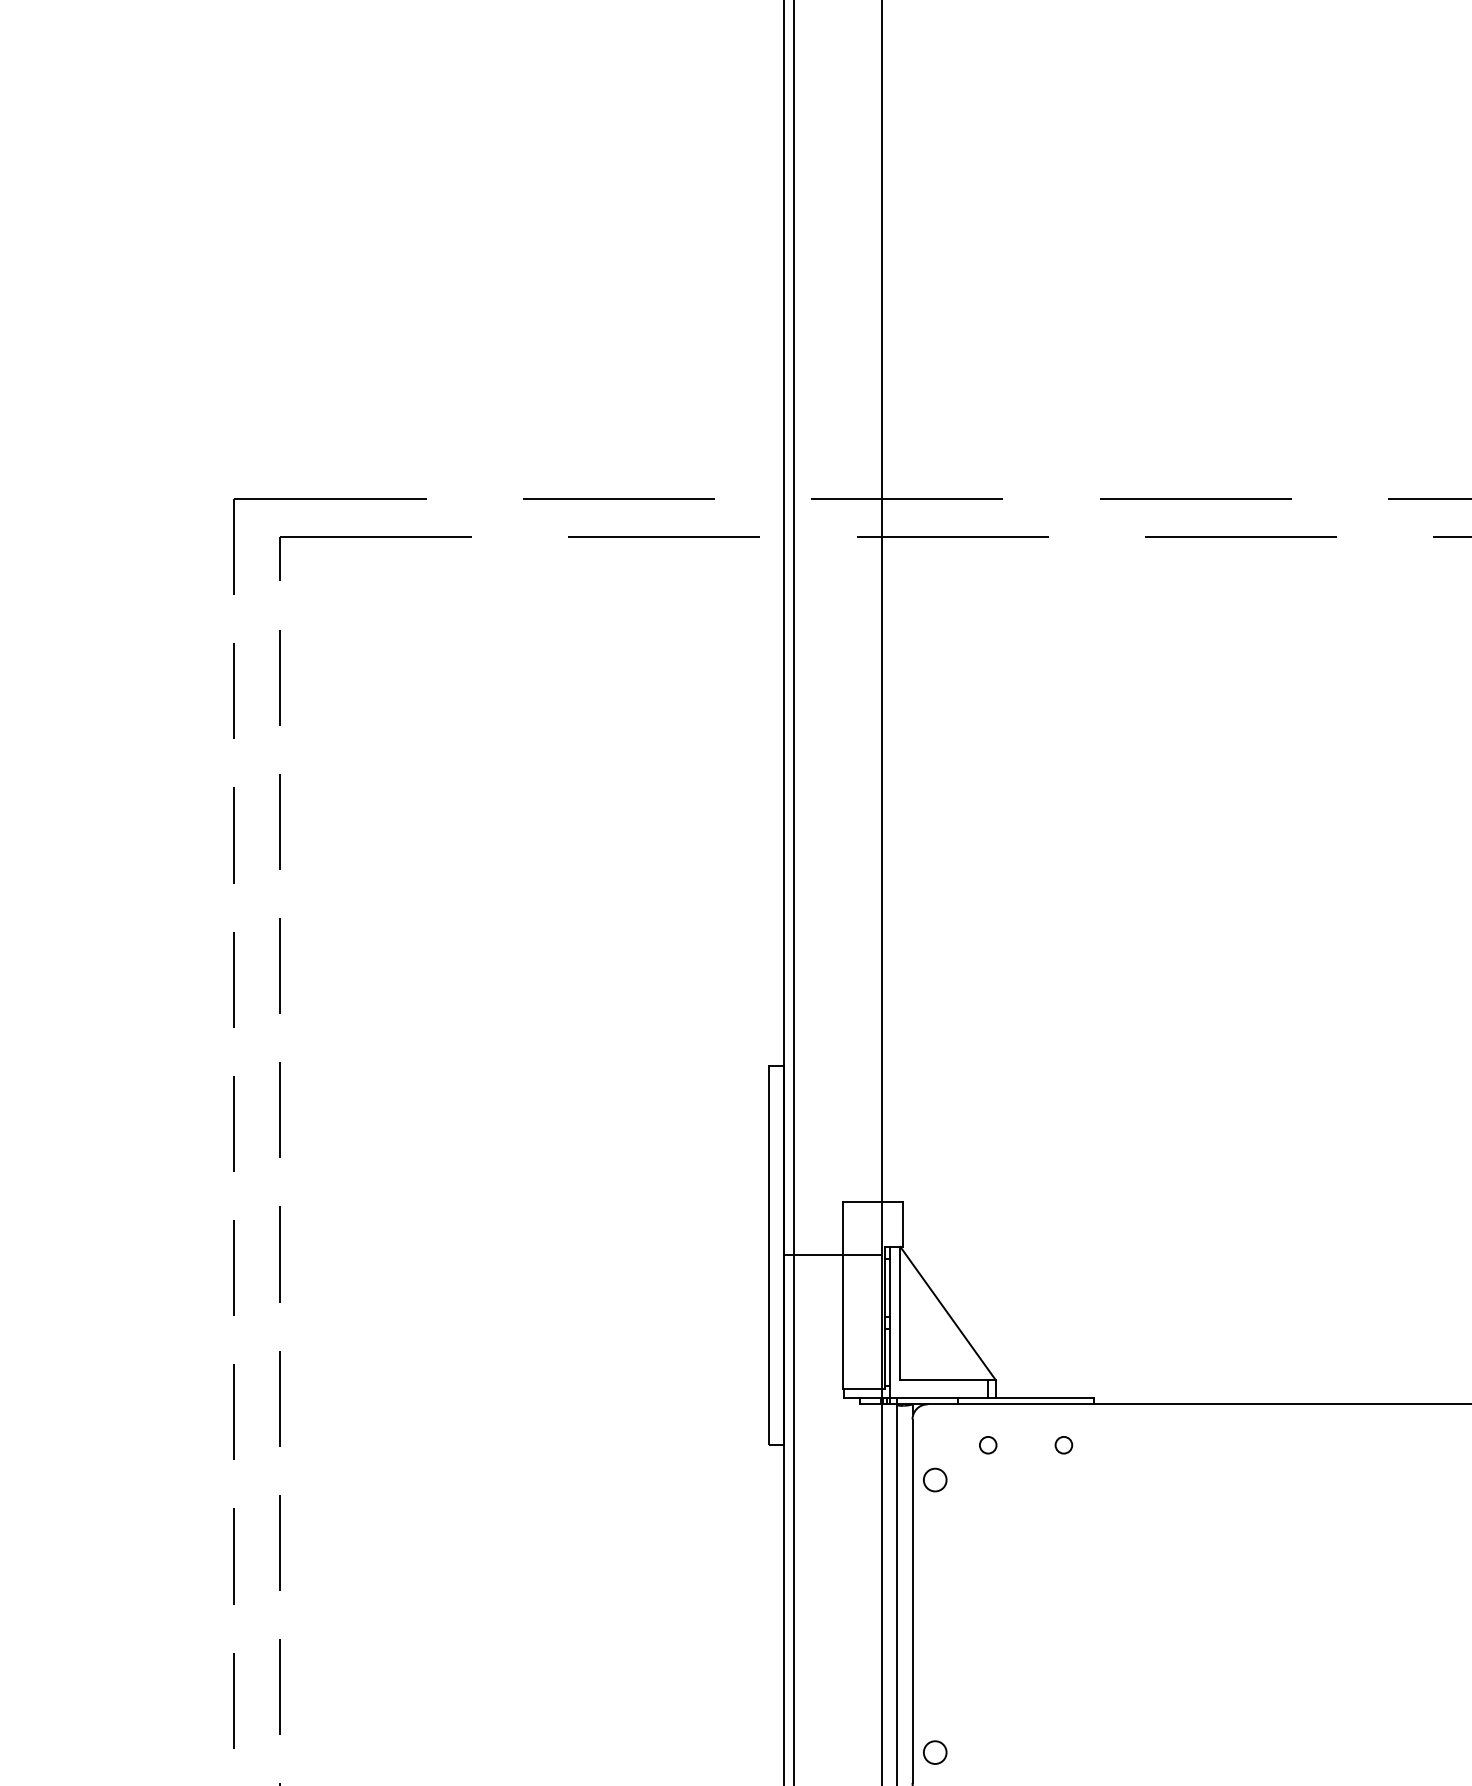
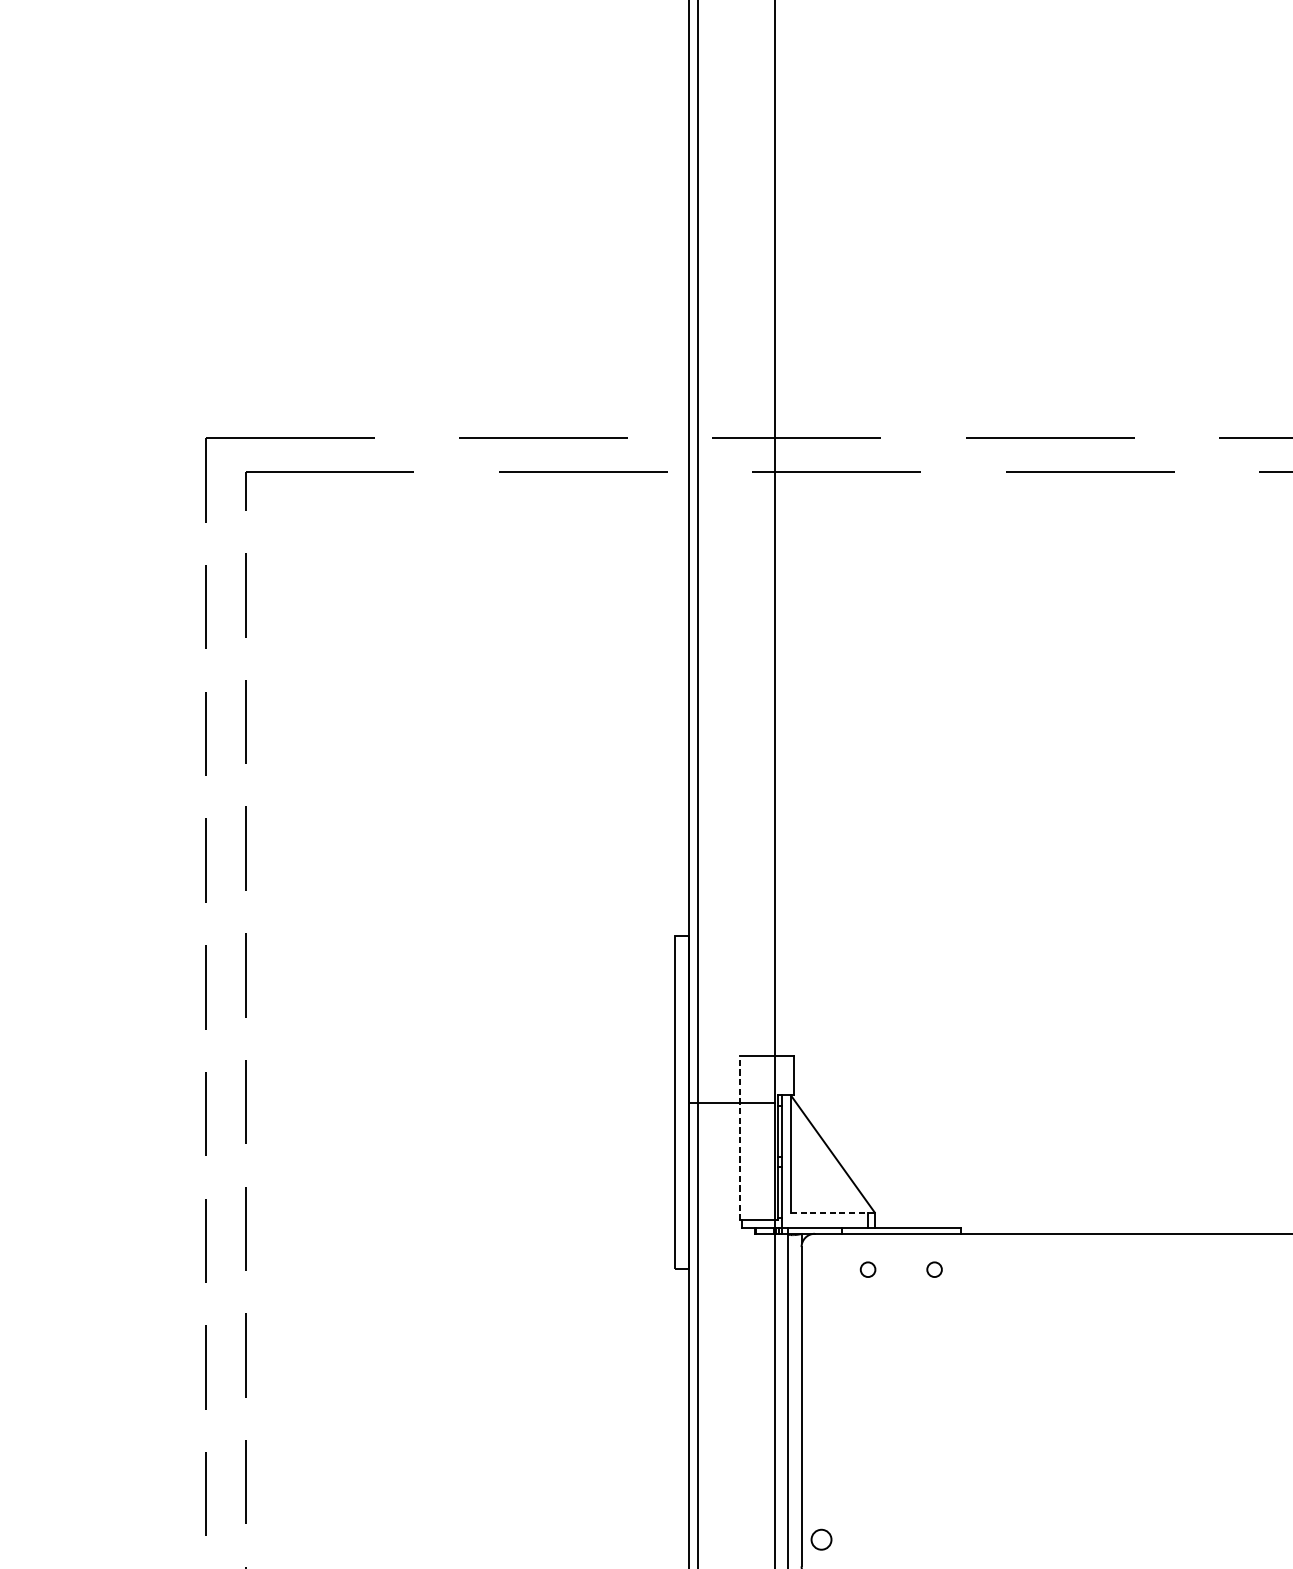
line: (842, 1295) -> (740, 1138), solid -> dashed
line: (948, 1380) -> (833, 1212), solid -> dashed
circle: (935, 1479) -> (821, 1299), removed

